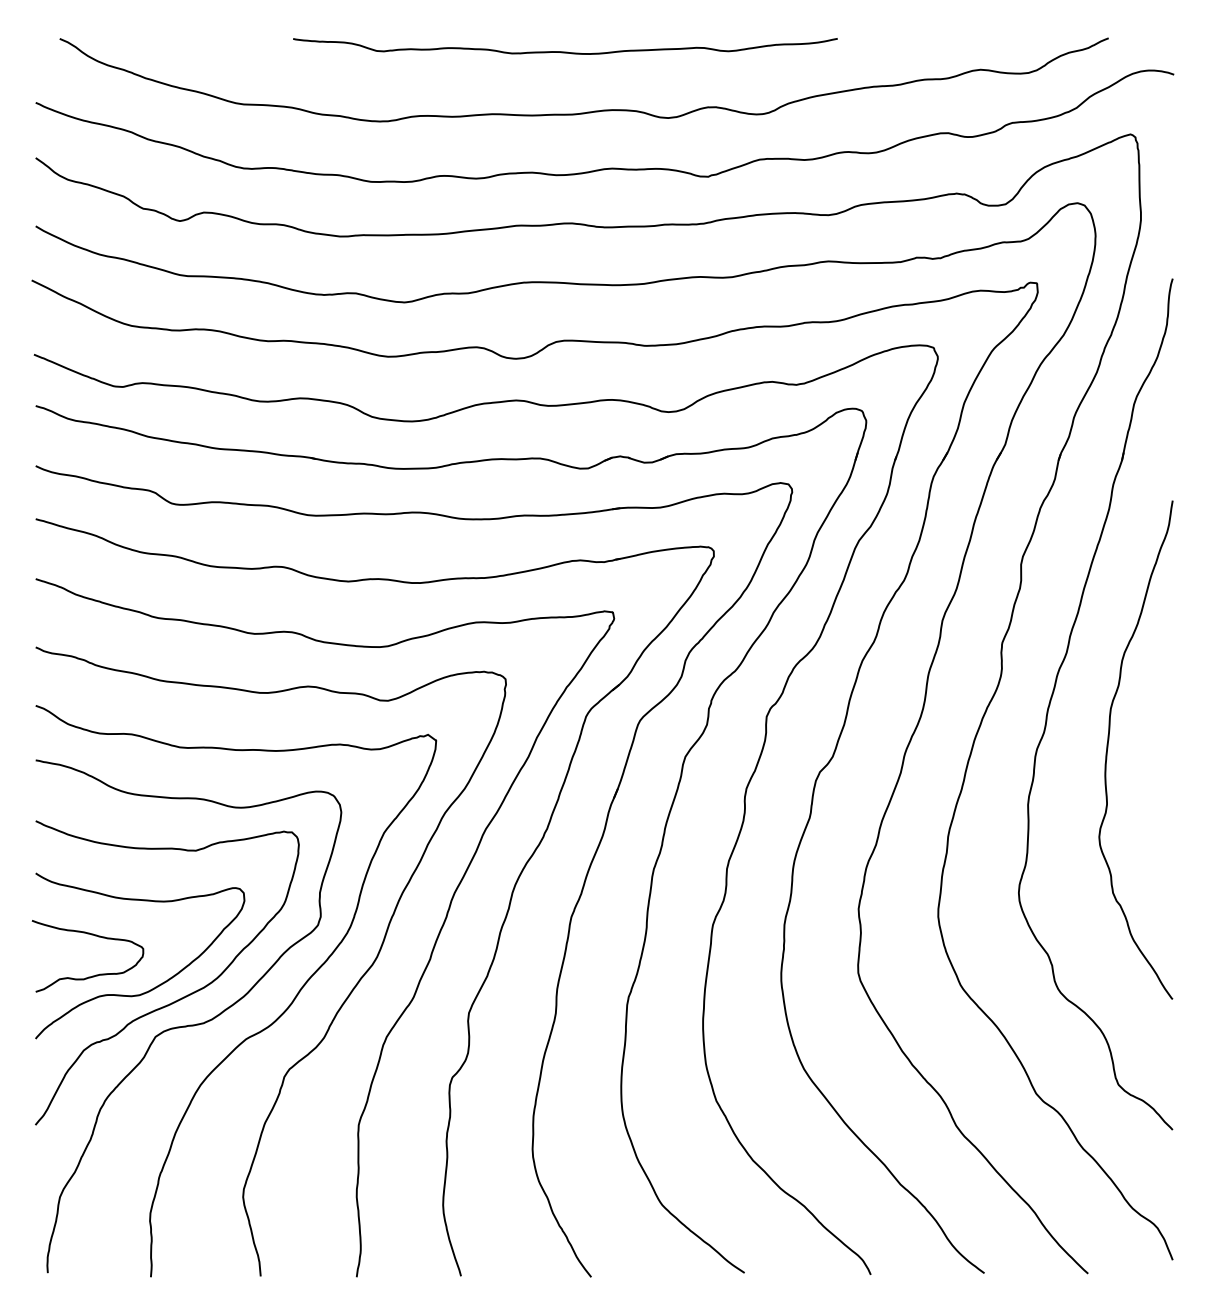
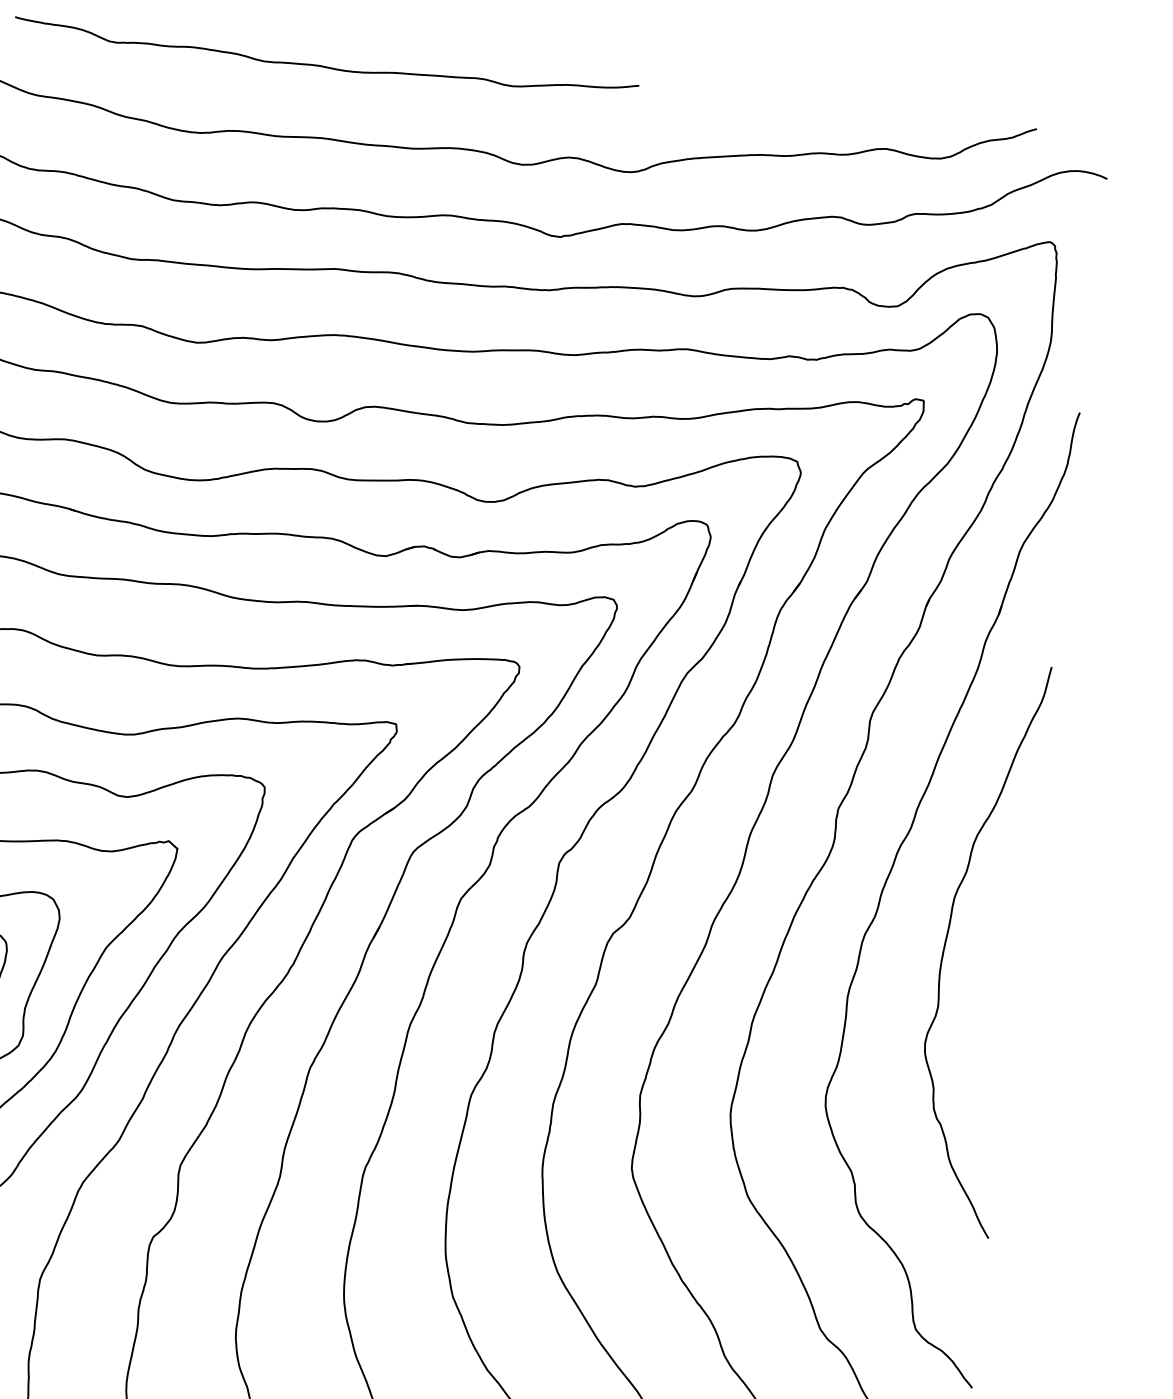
curve: (565, 51) -> (325, 65), moved

